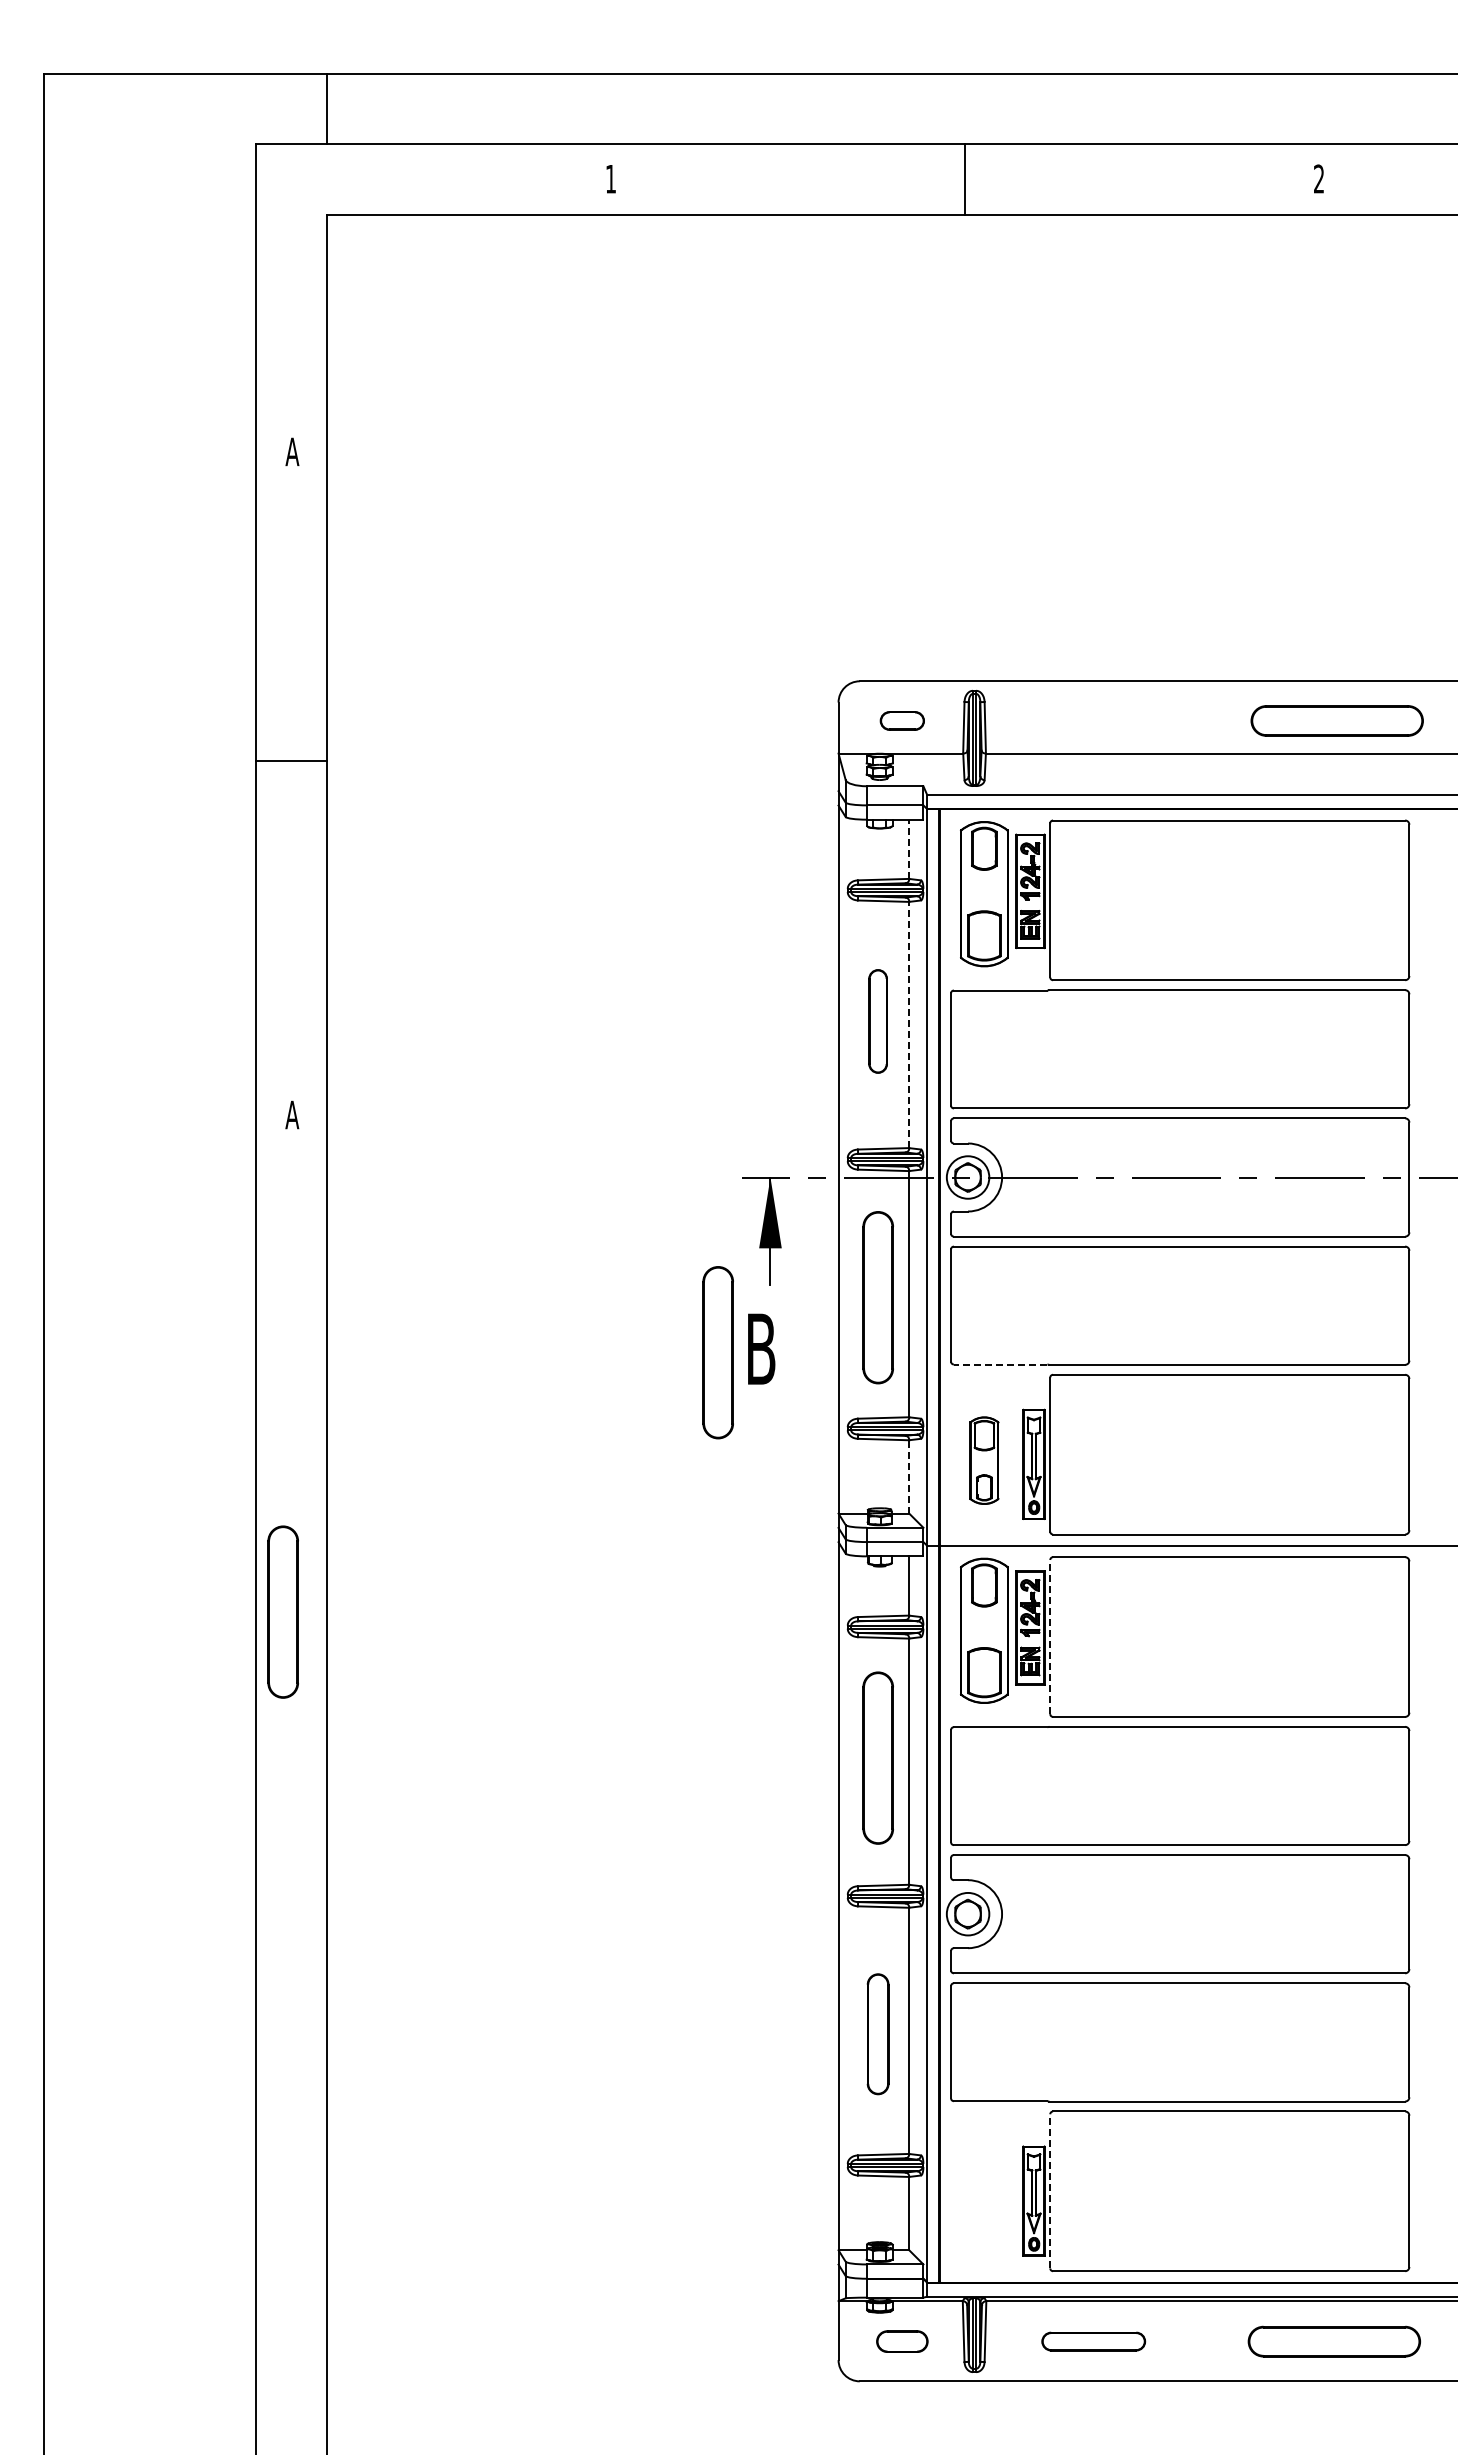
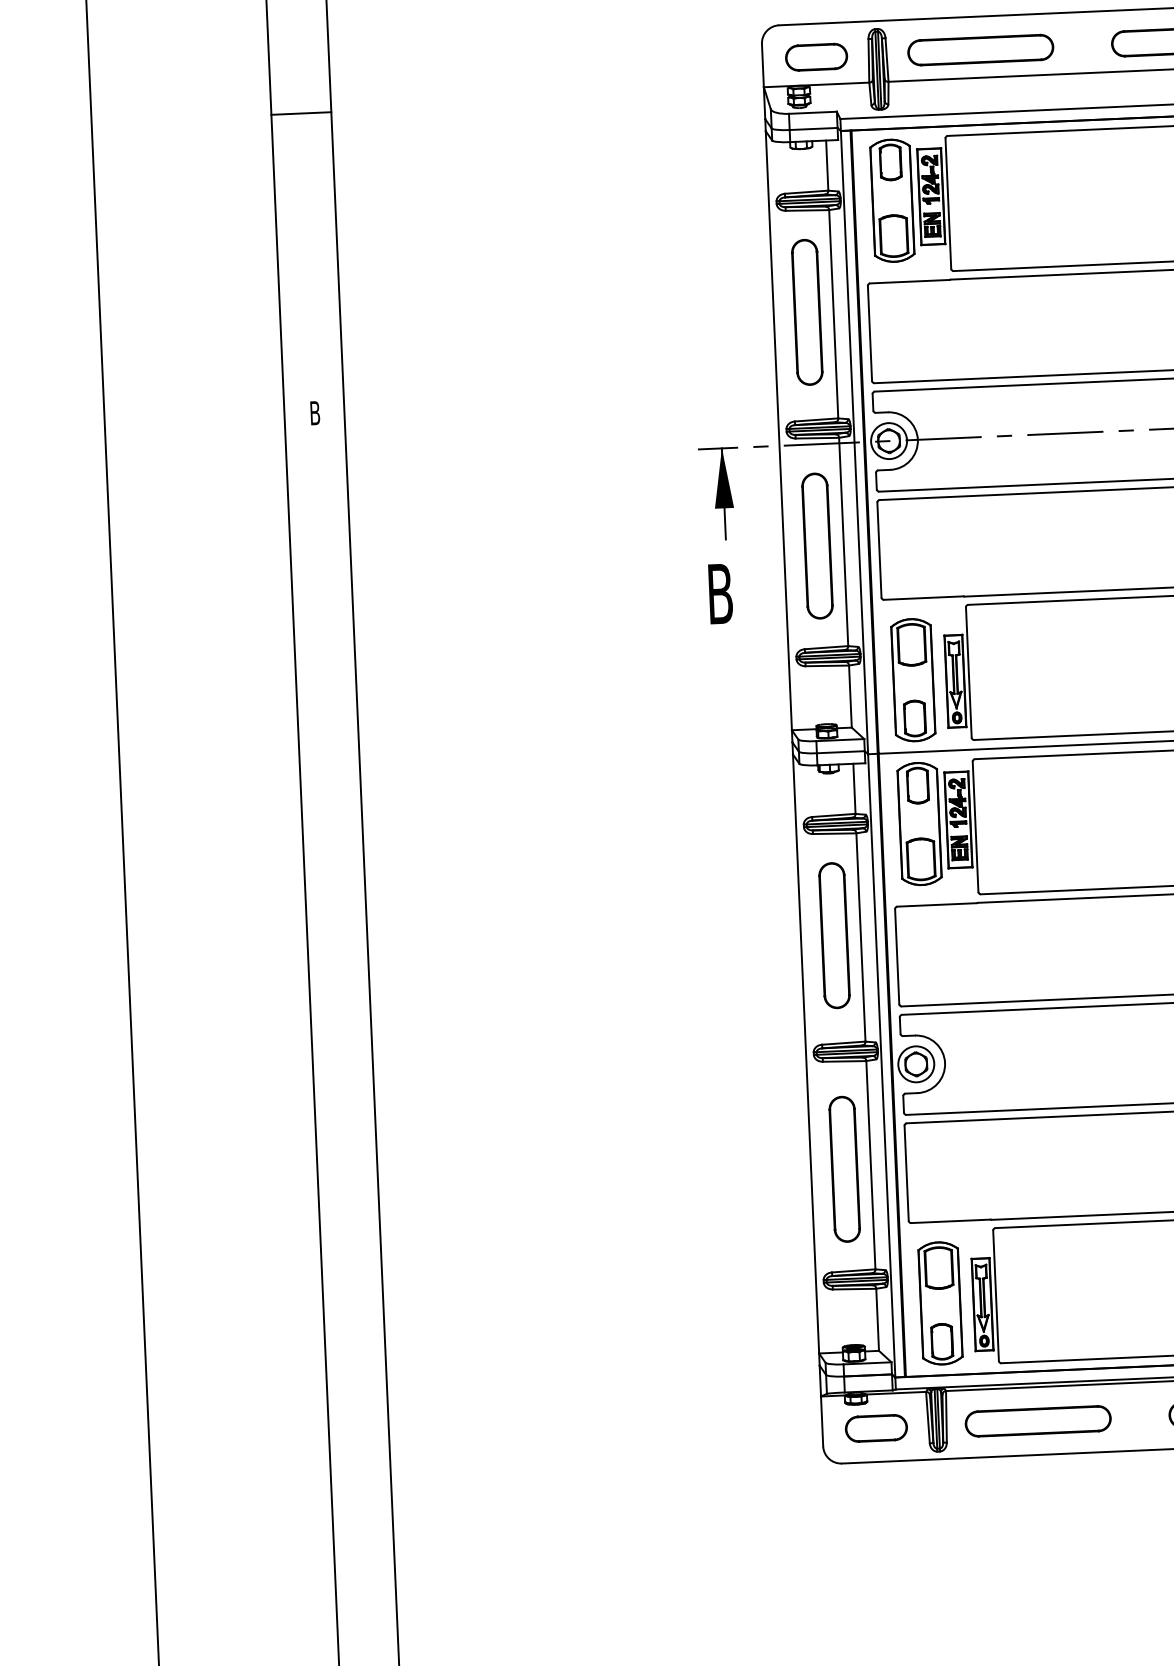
part: (902, 720) -> (816, 56), size x1.67
part: (1095, 720) -> (980, 49), added
line: (909, 849) -> (827, 165), dashed -> solid
part: (877, 1021) -> (806, 312), size x1.67
line: (909, 1024) -> (833, 313), dashed -> solid
text: (292, 1114) -> (315, 412), A -> B
part: (717, 1352) -> (683, 598), removed
line: (1000, 1364) -> (923, 598), dashed -> solid
part: (984, 1460) -> (913, 679), size x1.67
line: (909, 1476) -> (850, 696), dashed -> solid
part: (282, 1611) -> (325, 833), removed
line: (1050, 1636) -> (975, 826), dashed -> solid
part: (877, 2033) -> (844, 1168), size x1.43
line: (1050, 2190) -> (996, 1295), dashed -> solid
part: (984, 2197) -> (940, 1303), added
part: (902, 2341) -> (876, 1428), size x1.43
part: (1093, 2341) -> (1038, 1421), size x1.67

